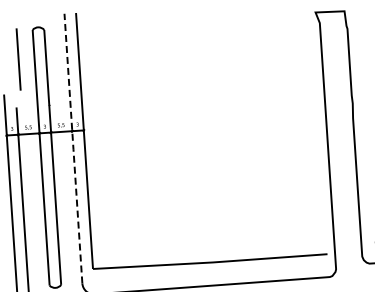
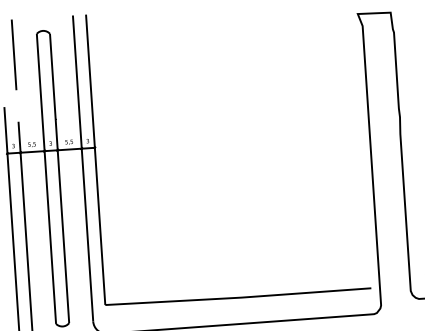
line: (18, 59) -> (13, 54), moved
line: (73, 148) -> (83, 168), dashed -> solid

